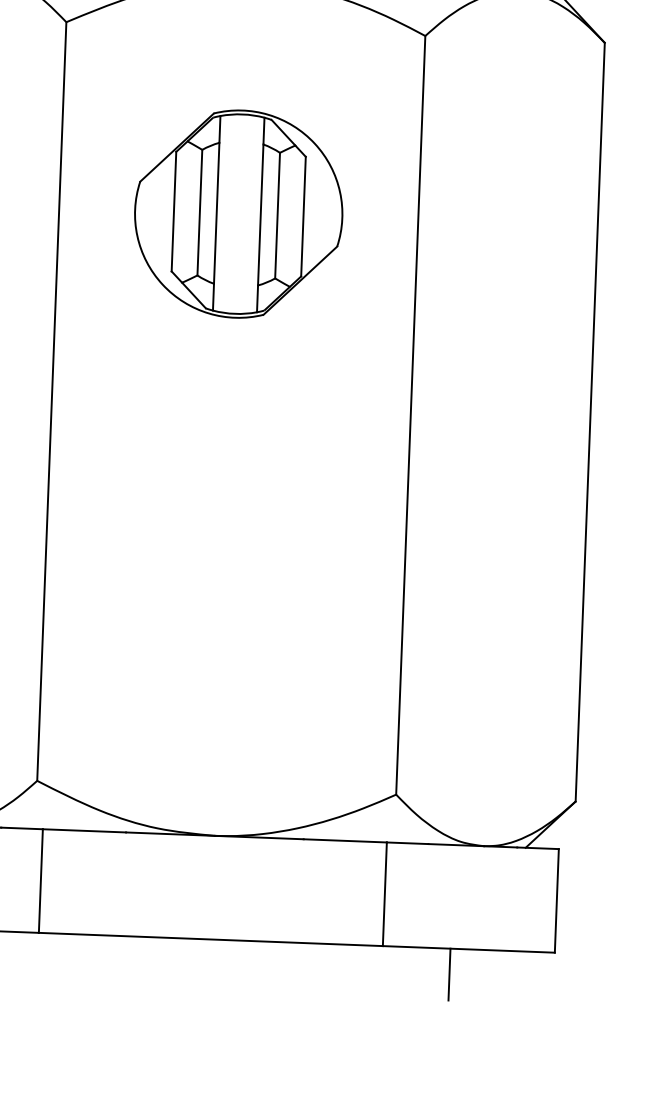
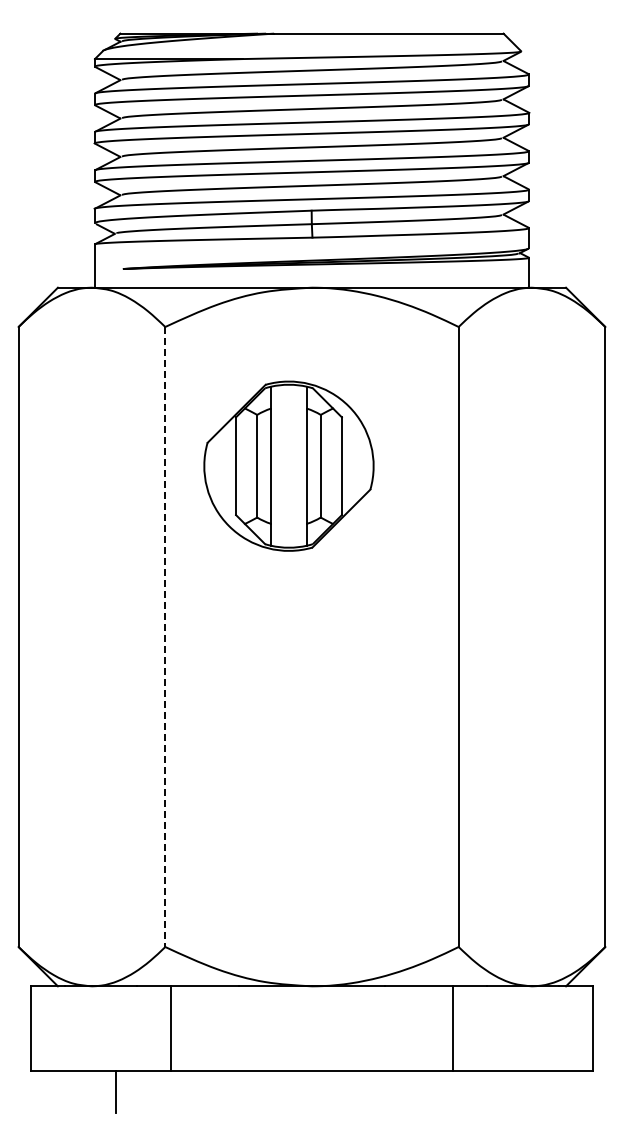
part: (238, 213) -> (288, 465), moved
line: (52, 402) -> (165, 637), solid -> dashed
line: (449, 974) -> (507, 1092), removed

